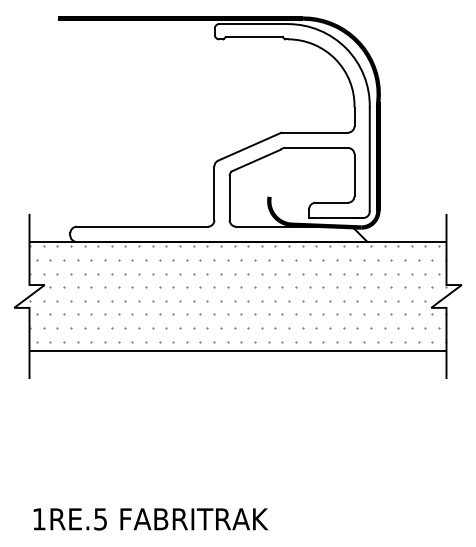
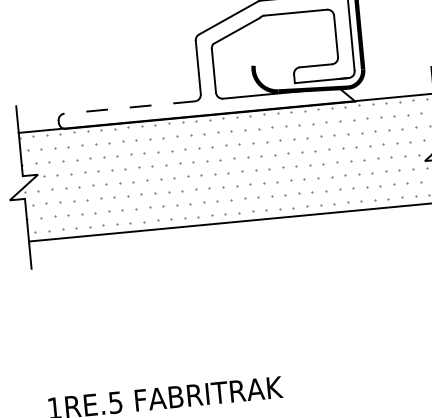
line: (141, 226) -> (128, 107), solid -> dashed

